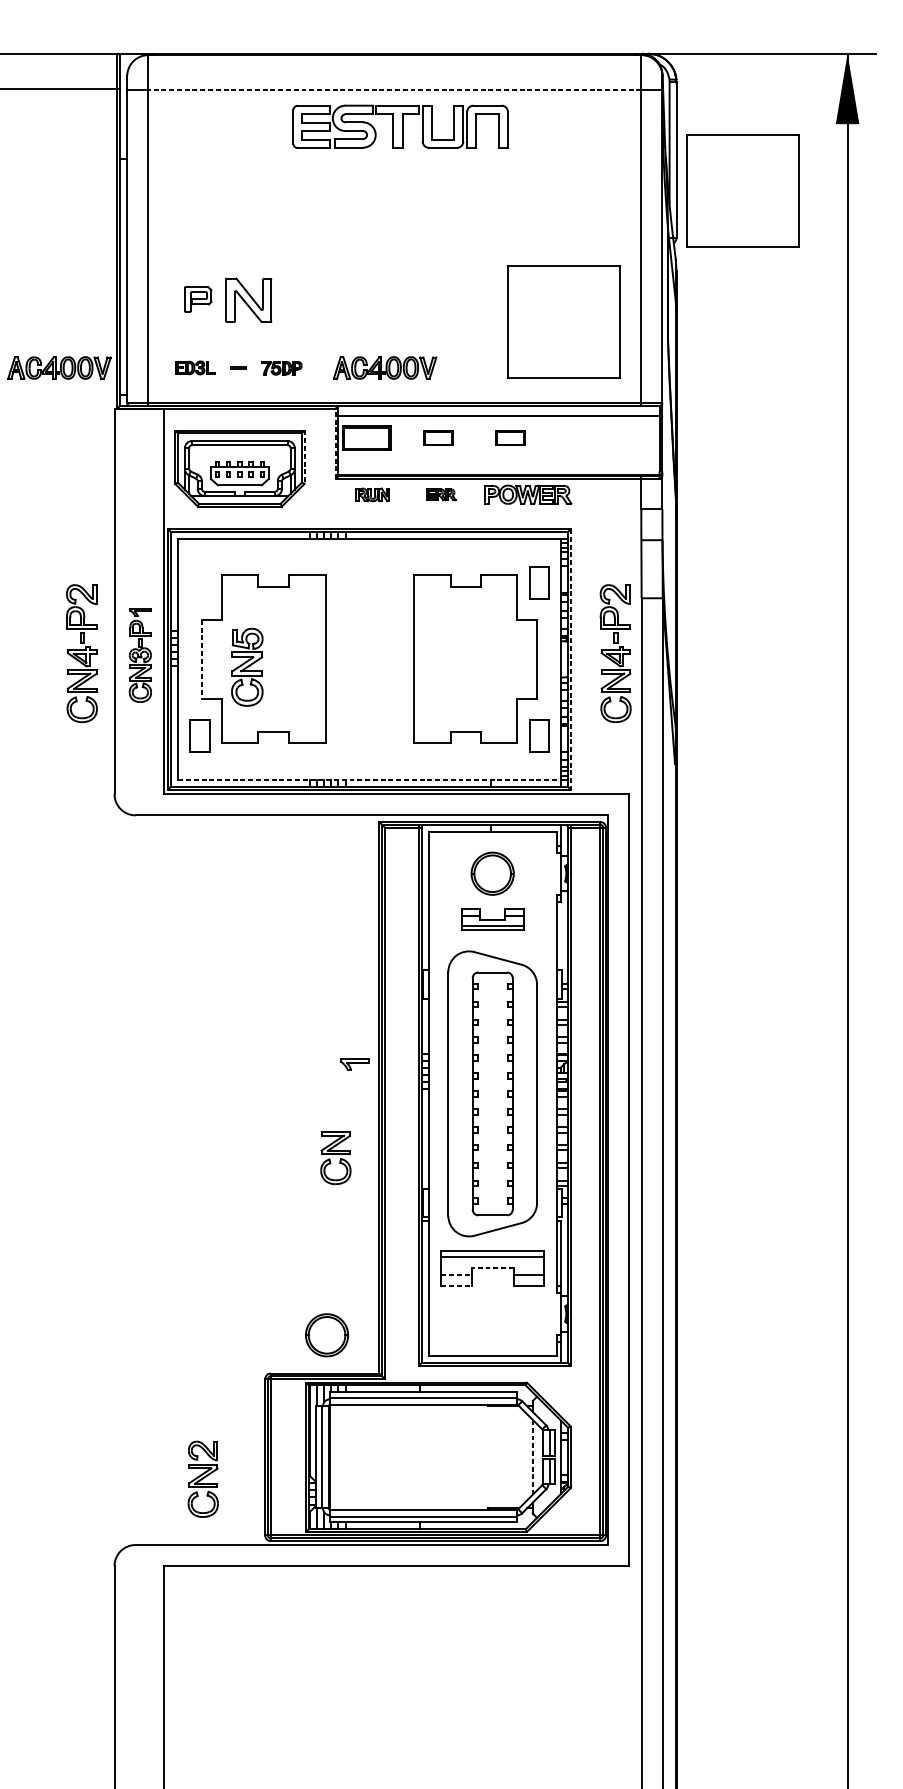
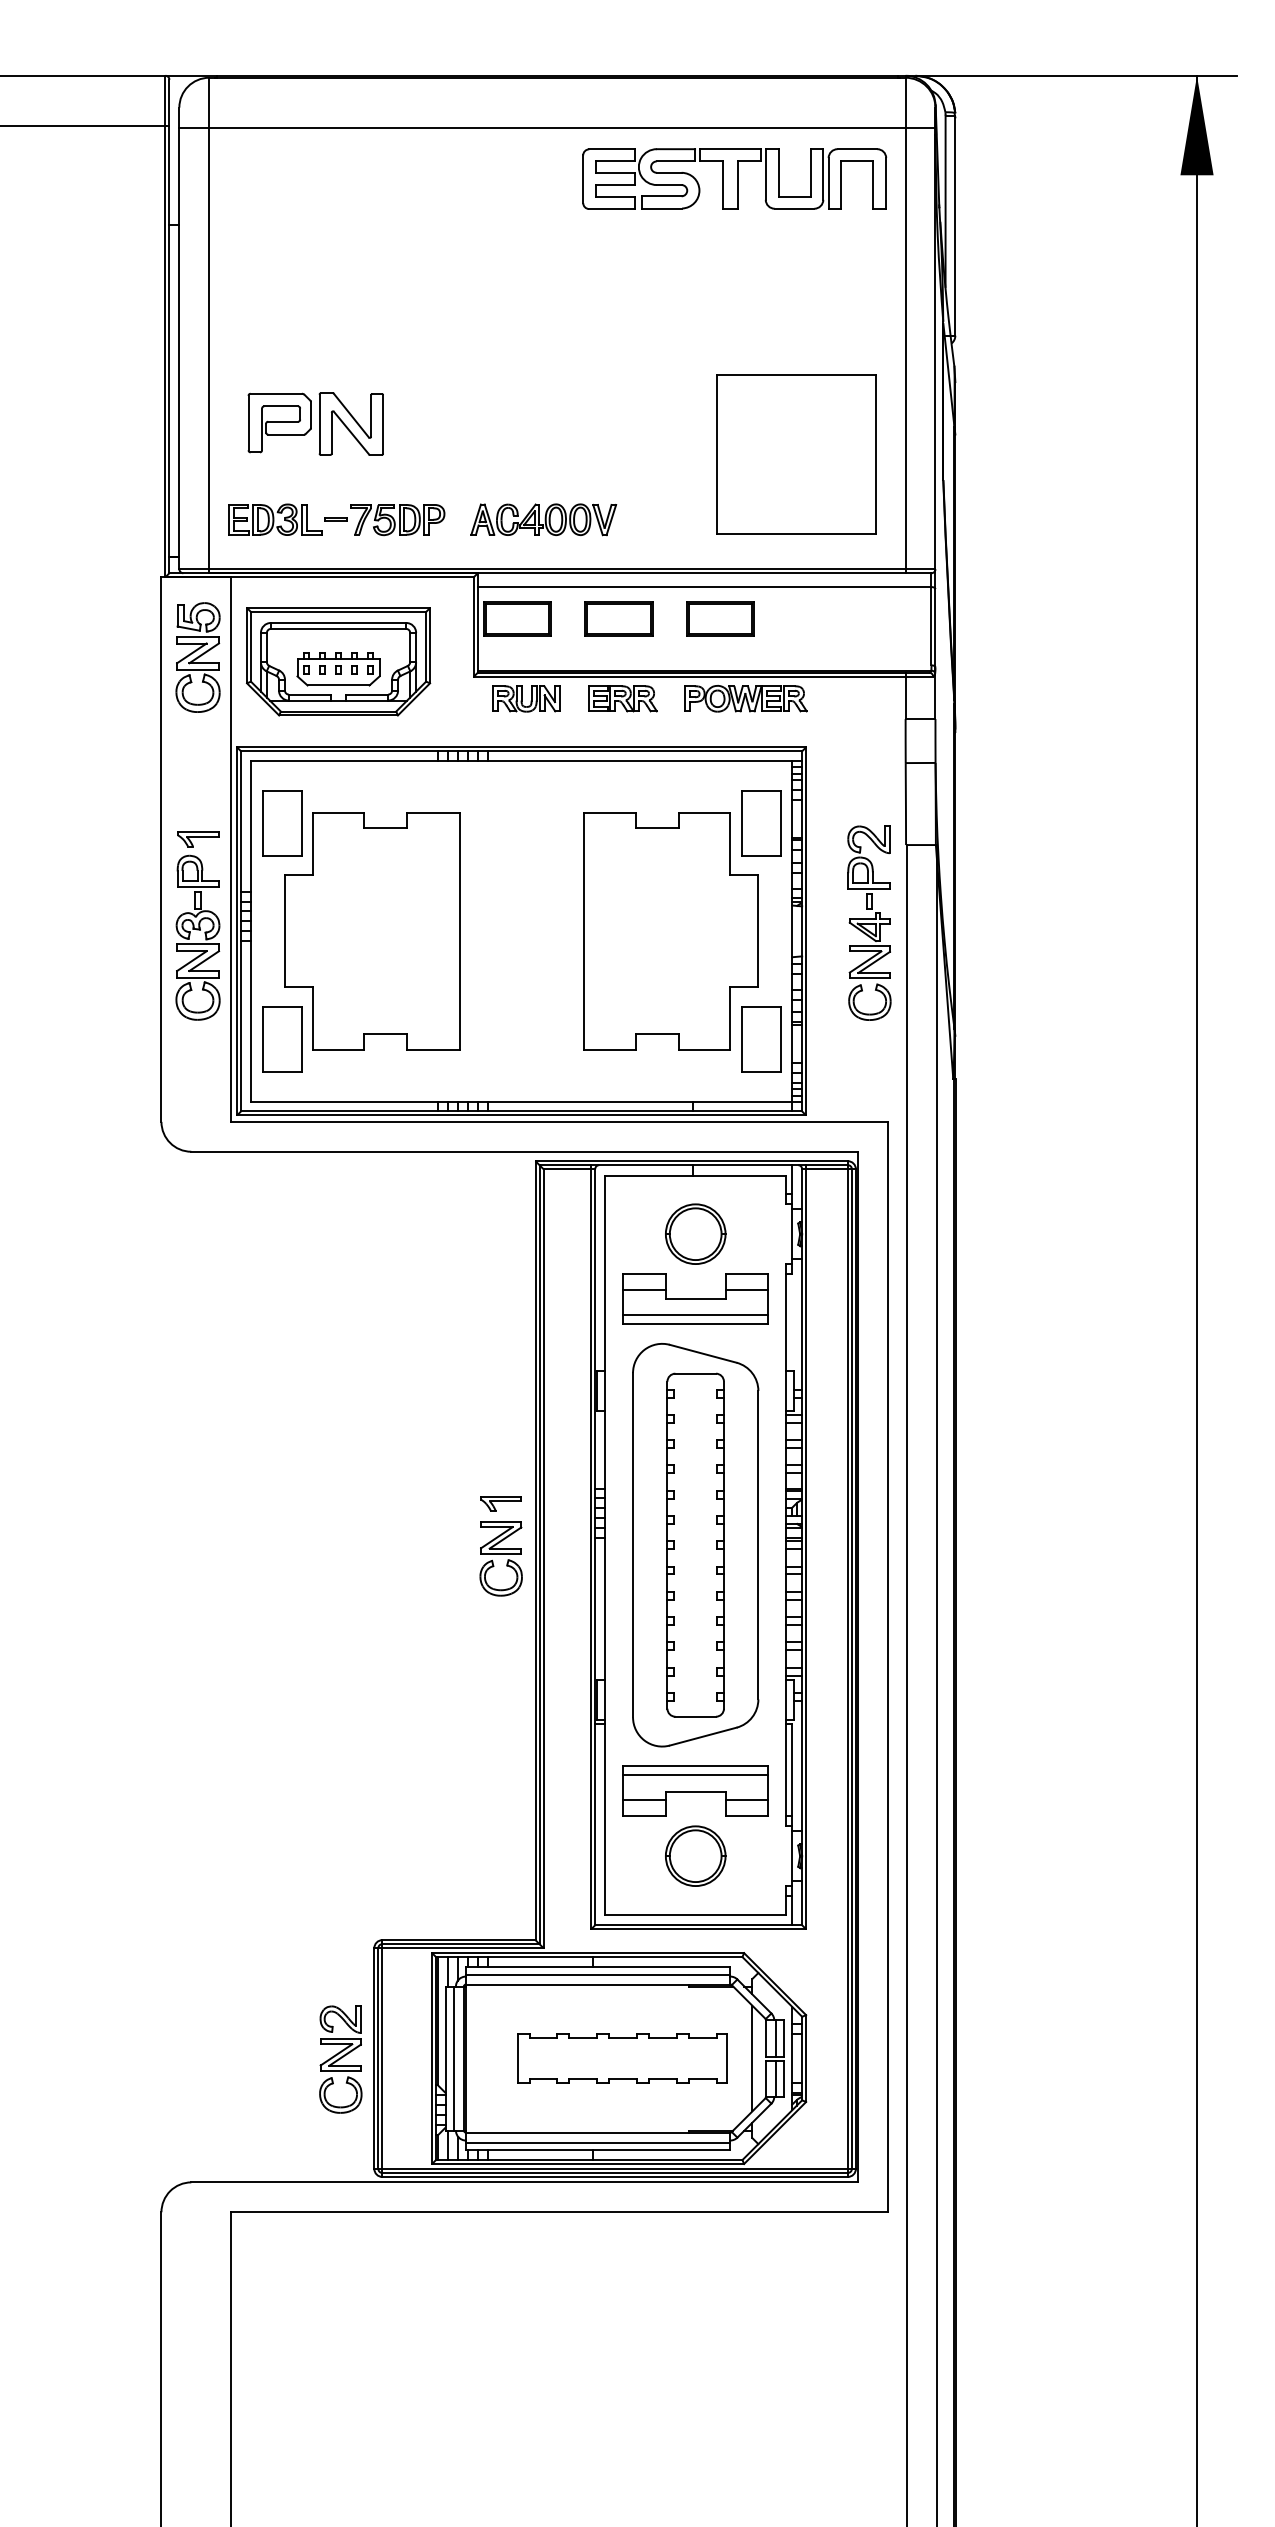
line: (394, 90) -> (556, 127), dashed -> solid
part: (400, 126) -> (734, 178), moved
part: (743, 190) -> (1049, 269), removed
part: (198, 299) -> (279, 422), size x1.67
part: (59, 367) -> (83, 519), removed
part: (195, 367) -> (275, 519), size x1.67
part: (281, 368) -> (397, 520), size x1.67
part: (438, 437) -> (618, 618), size x1.67
part: (510, 437) -> (720, 618), size x1.67
line: (335, 443) -> (473, 626), dashed -> solid
line: (304, 457) -> (430, 645), dashed -> solid
part: (372, 494) -> (526, 698), size x1.43
part: (440, 494) -> (622, 698), size x1.67
part: (200, 583) -> (282, 823), added
part: (539, 583) -> (761, 823), size x1.43
part: (81, 653) -> (115, 922), removed
part: (140, 655) -> (197, 925), size x1.43
line: (202, 659) -> (285, 931), dashed -> solid
line: (571, 659) -> (806, 931), dashed -> solid
part: (246, 667) -> (197, 657), moved
part: (200, 735) -> (282, 1039), size x1.43
part: (539, 735) -> (761, 1039), size x1.43
line: (370, 780) -> (522, 1102), dashed -> solid
part: (492, 919) -> (695, 1298), size x1.67
part: (335, 1157) -> (500, 1558), moved
line: (492, 1268) -> (695, 1791), dashed -> solid
line: (456, 1274) -> (644, 1800), dashed -> solid
line: (456, 1285) -> (644, 1816), dashed -> solid
part: (326, 1334) -> (695, 1855), moved
part: (440, 1457) -> (622, 2058), added
line: (532, 1457) -> (752, 2058), dashed -> solid
part: (203, 1479) -> (340, 2059), moved

